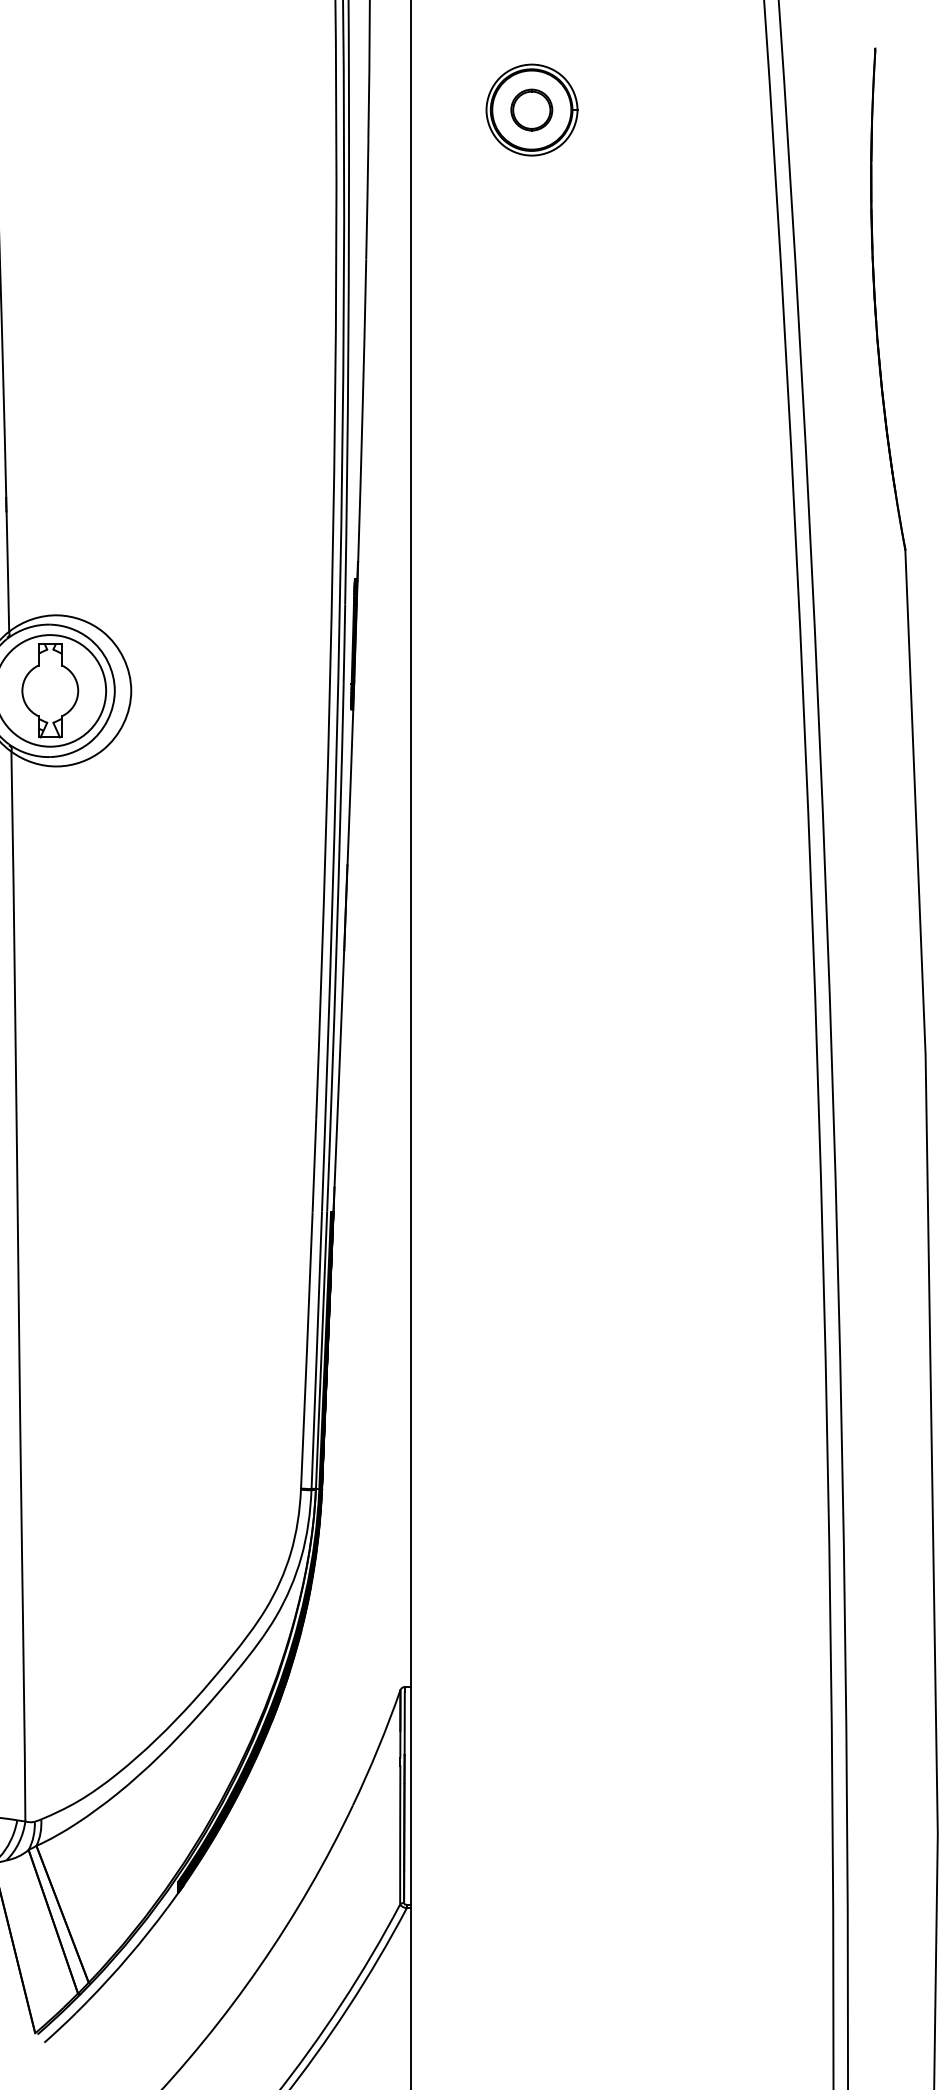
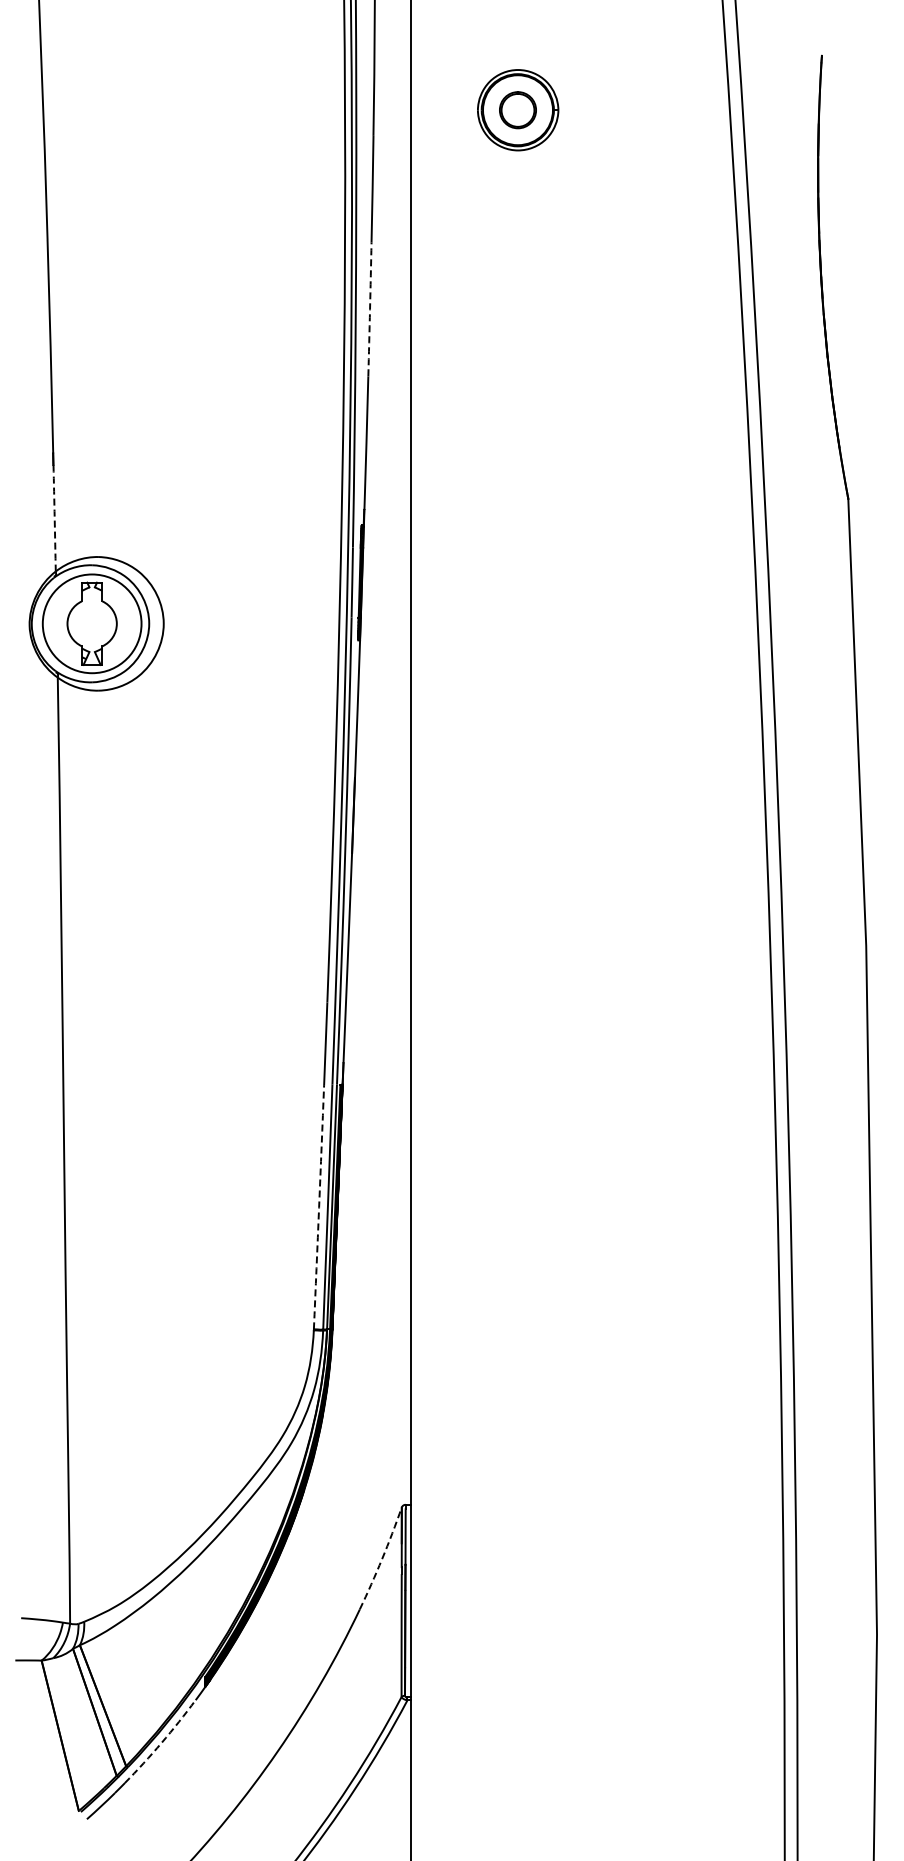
arc: (365, 335) -> (370, 309), solid -> dashed
arc: (7, 571) -> (54, 518), solid -> dashed
arc: (307, 1350) -> (319, 1207), solid -> dashed
arc: (378, 1748) -> (382, 1559), solid -> dashed
arc: (128, 1955) -> (161, 1742), solid -> dashed

